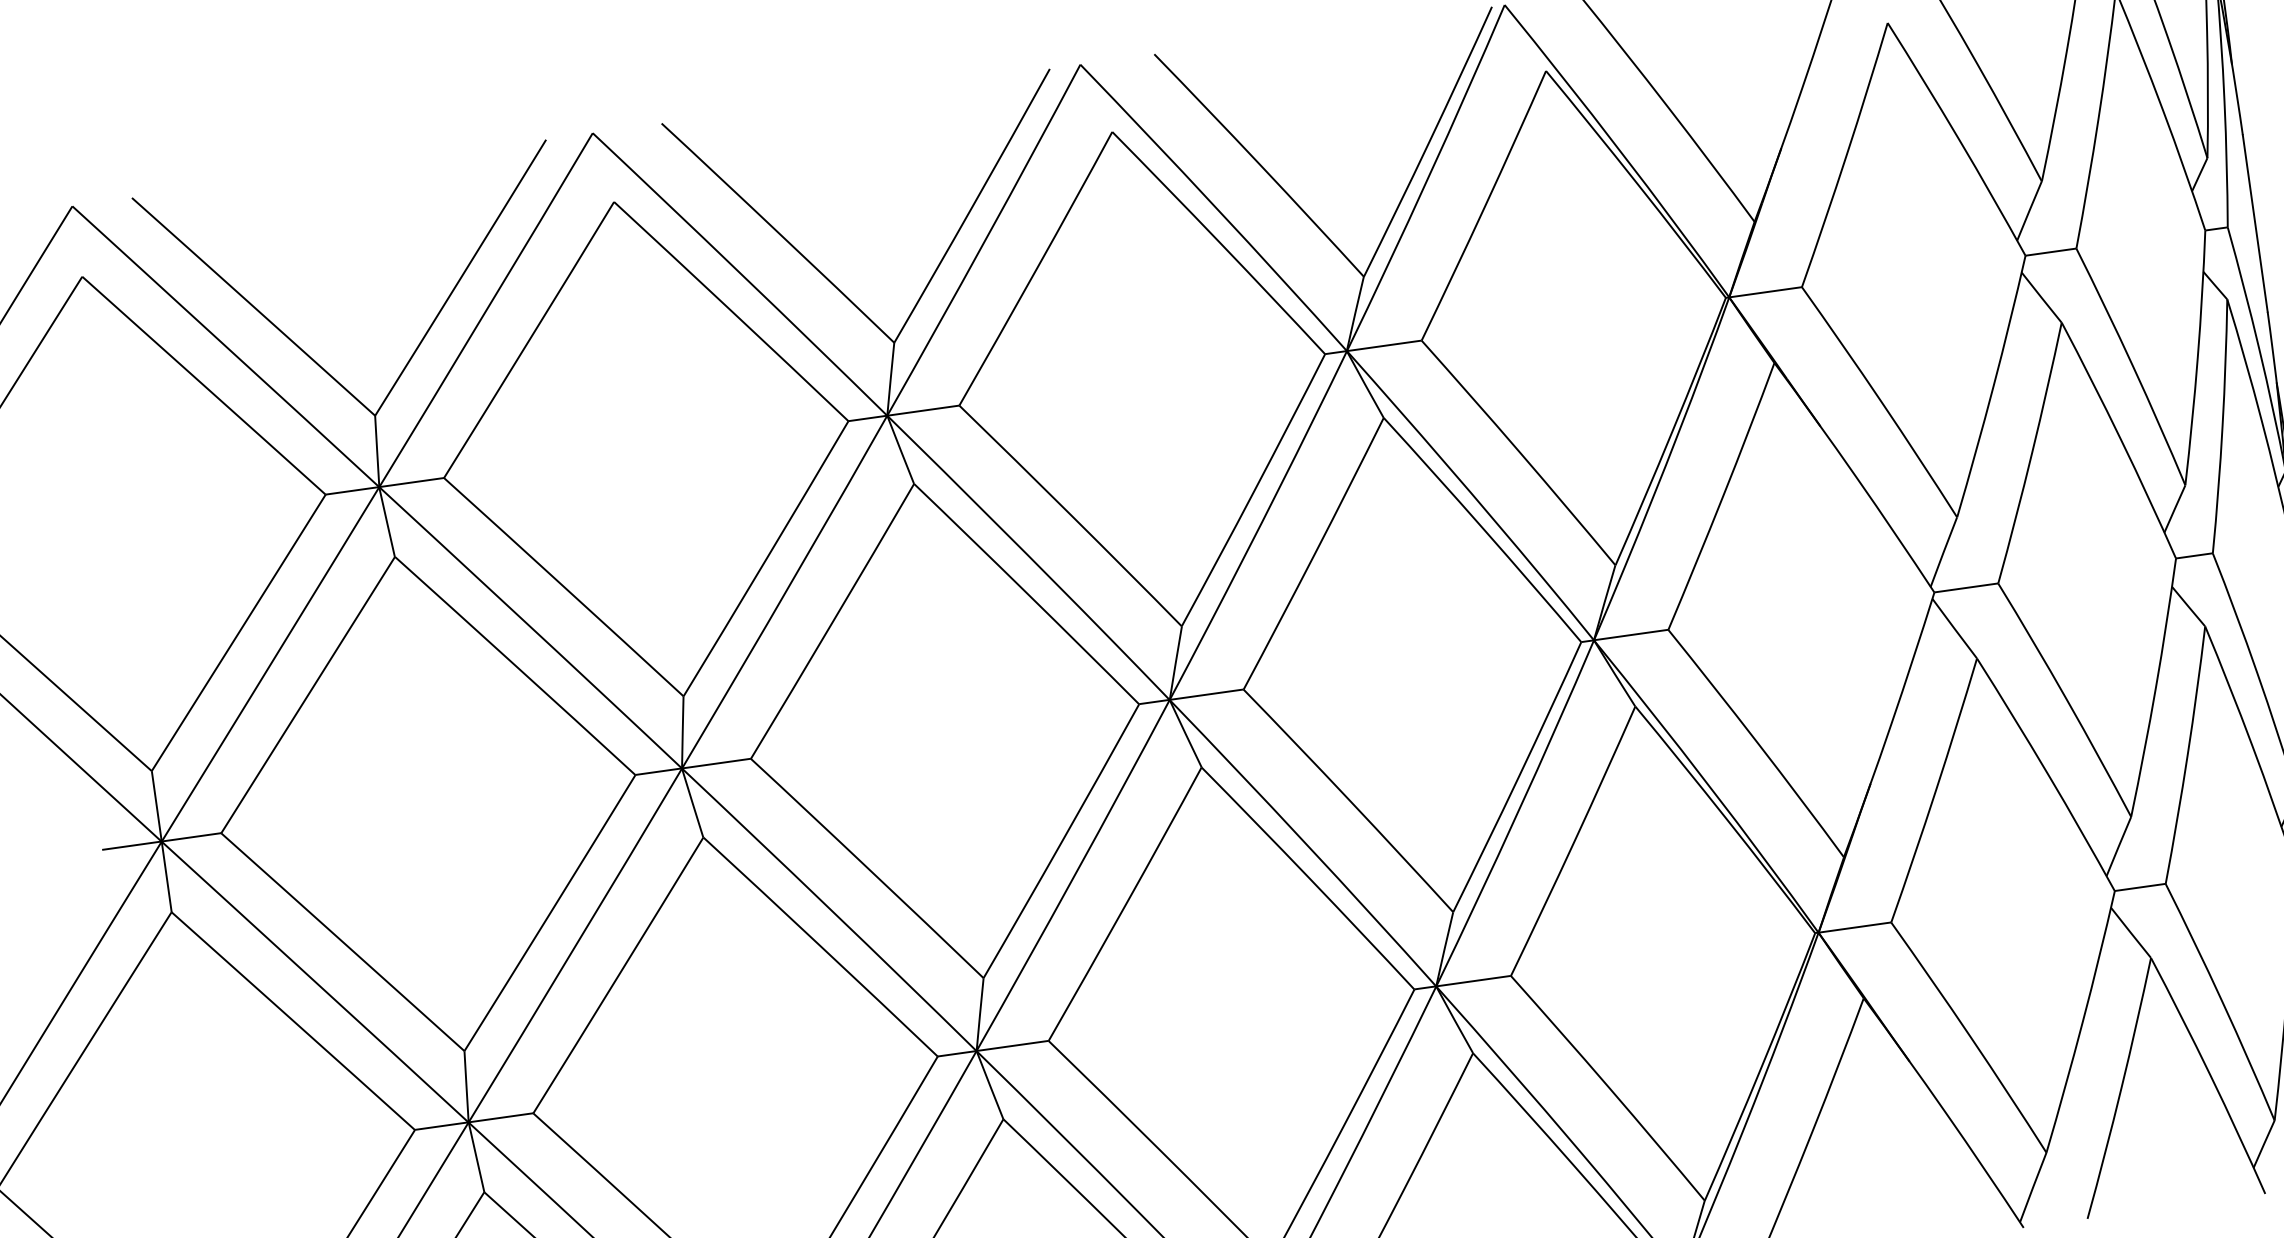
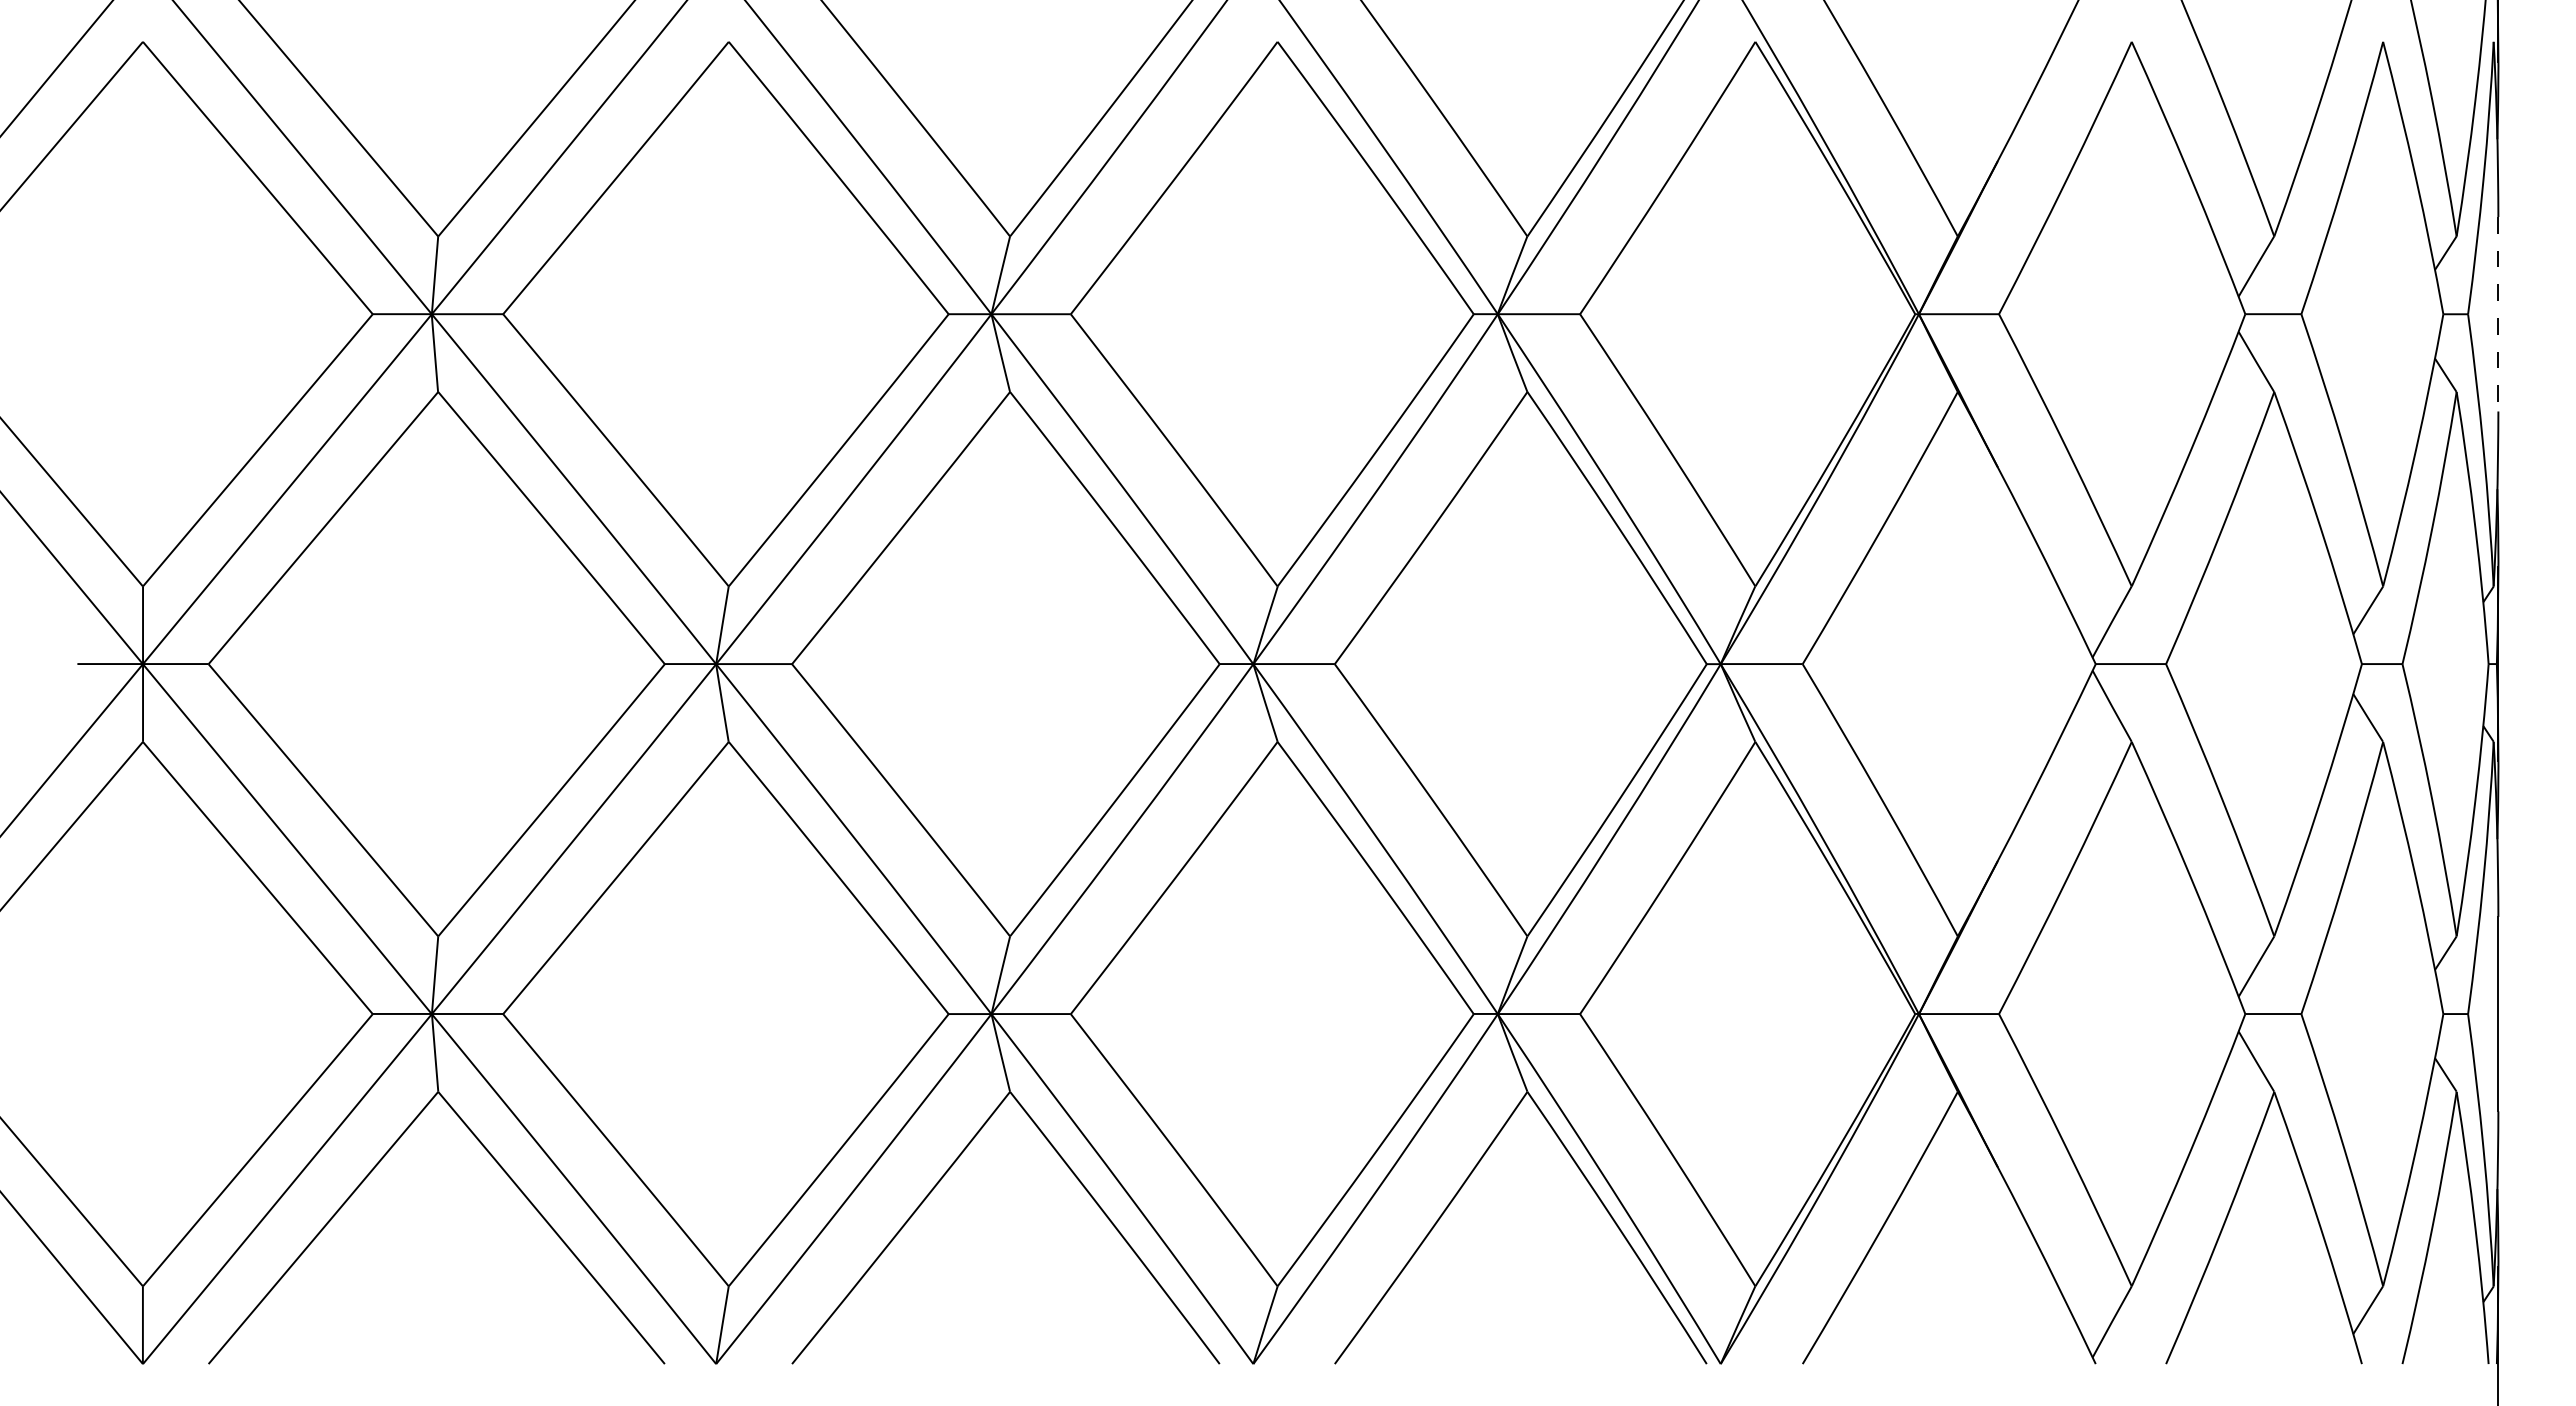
line: (2255, 223) -> (2498, 314), solid -> dashed

